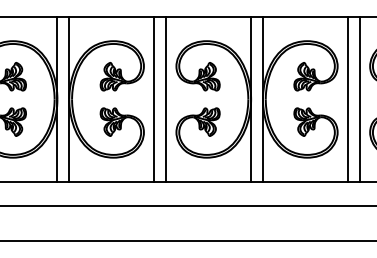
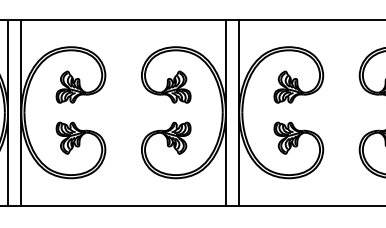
line: (154, 99) -> (117, 112), removed
line: (166, 99) -> (130, 112), removed
line: (347, 99) -> (334, 112), removed
line: (359, 99) -> (347, 112), removed

